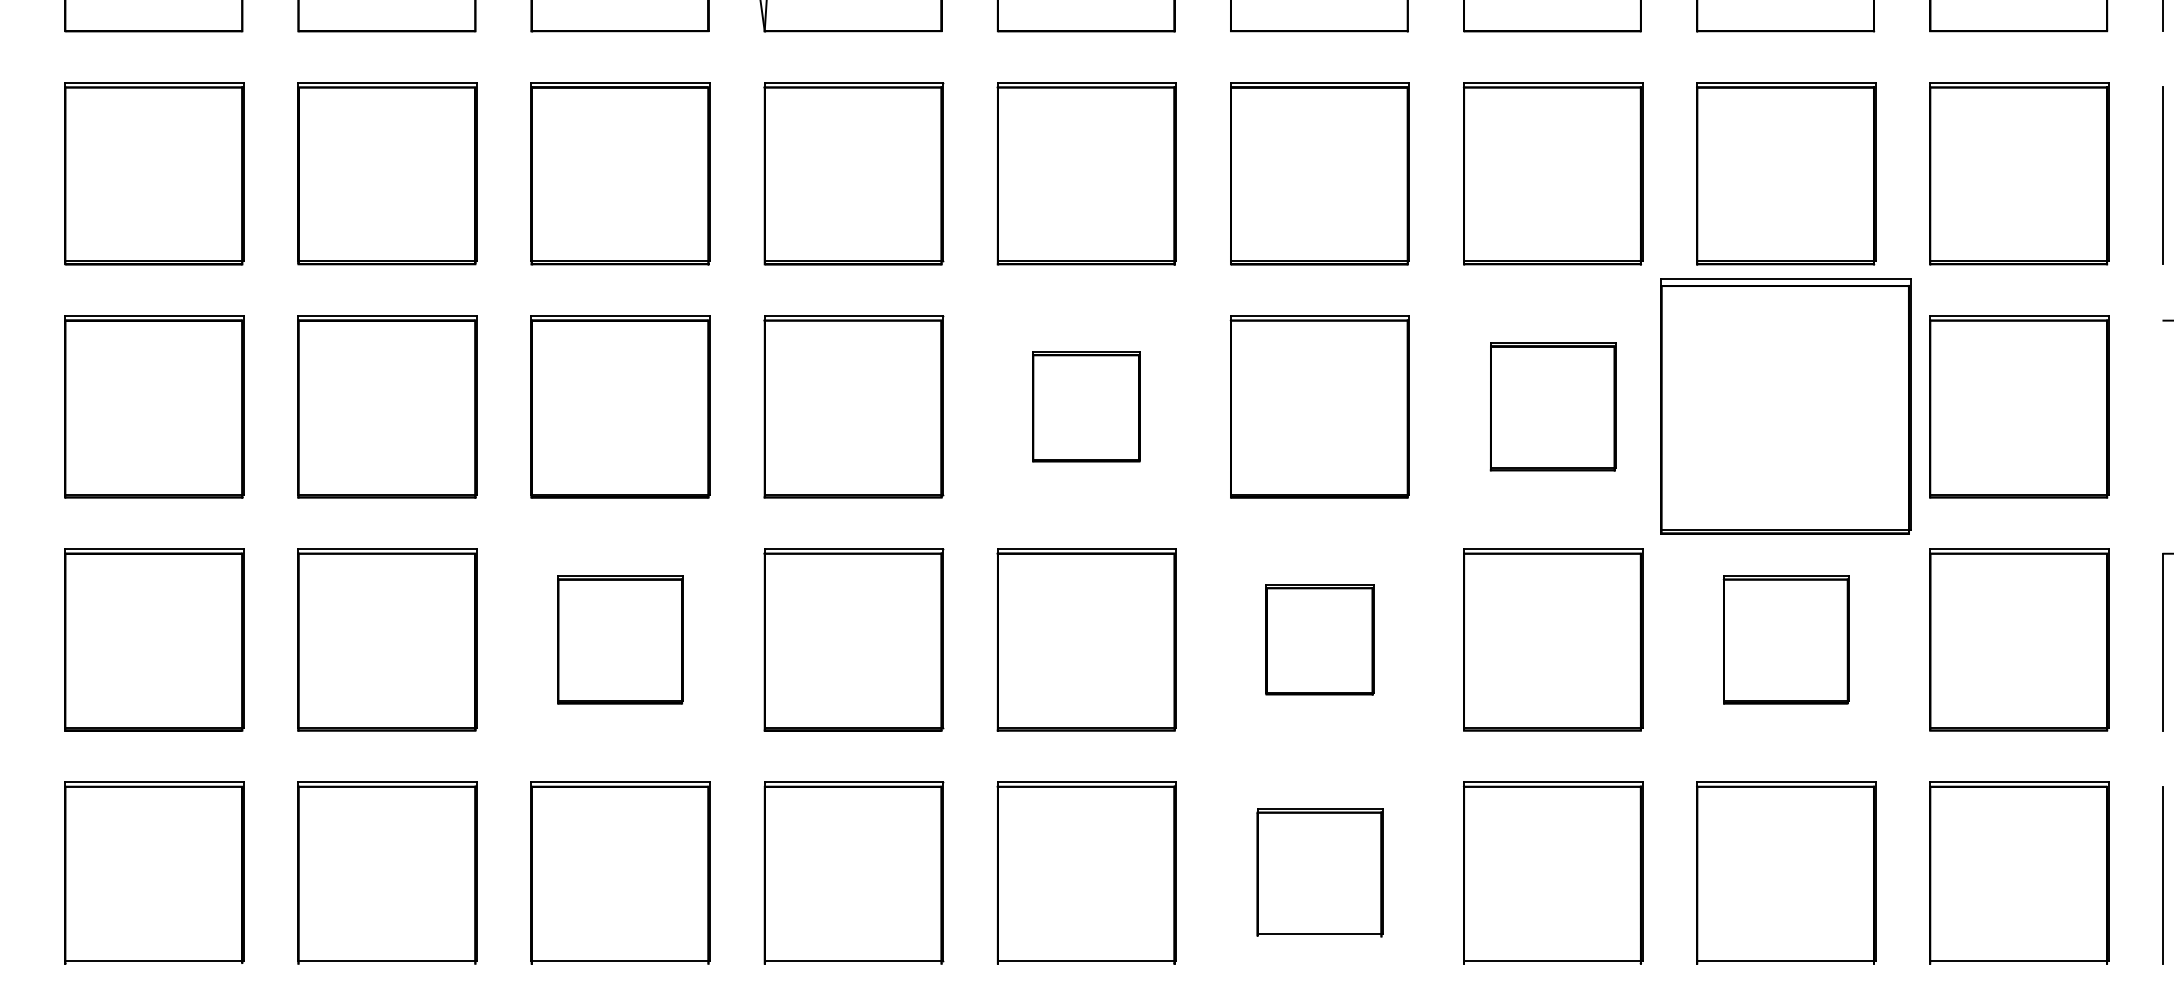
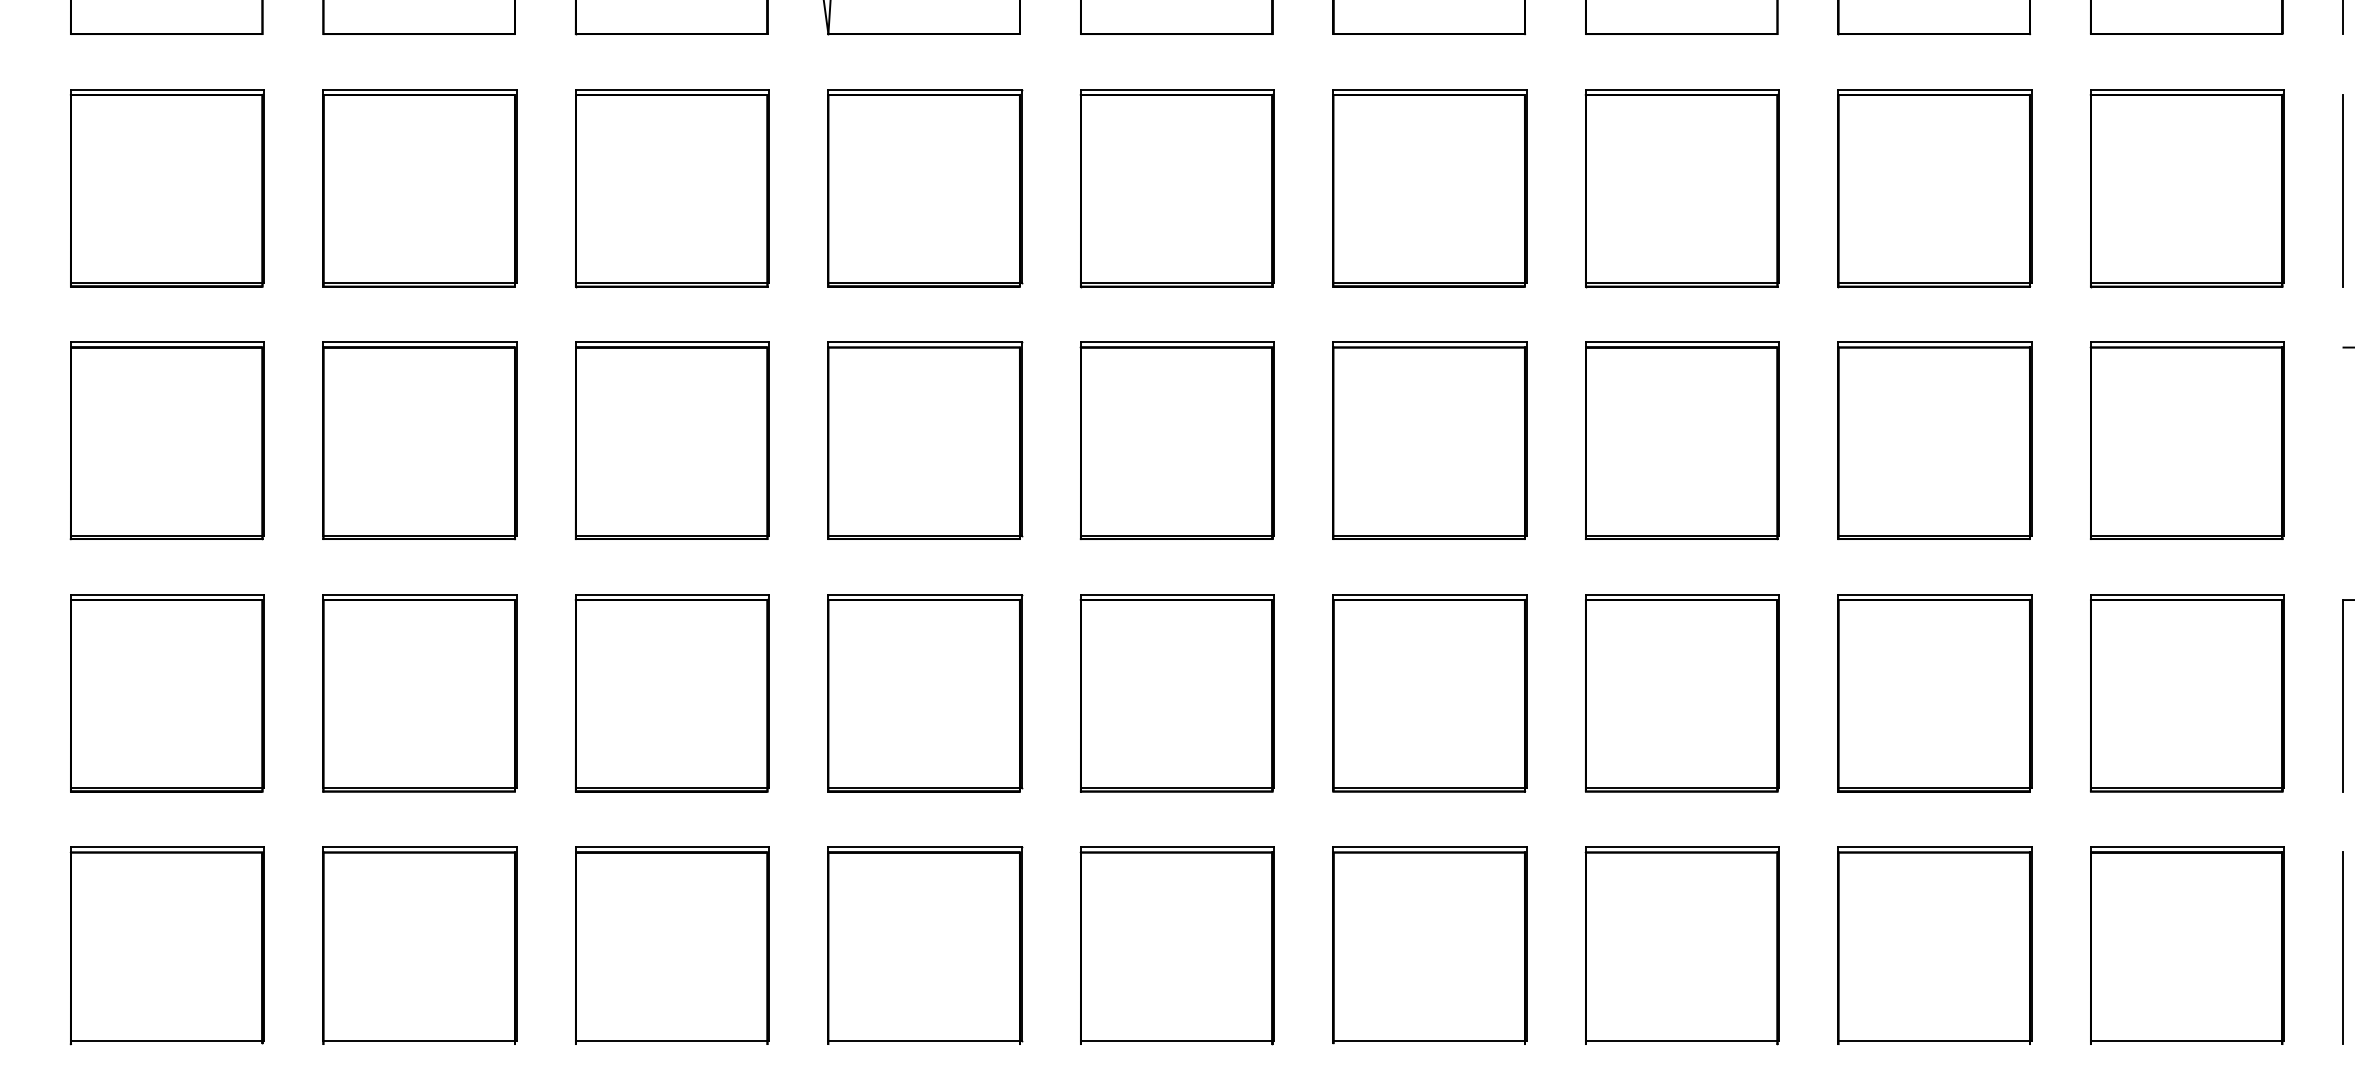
part: (1086, 406) -> (1176, 440), size x1.67
part: (1553, 406) -> (1682, 440), size x1.43
part: (1786, 406) -> (1935, 440), size x0.71
part: (620, 639) -> (672, 692), size x1.43
part: (1319, 639) -> (1429, 692), size x1.67
part: (1786, 639) -> (1935, 692), size x1.43
part: (1319, 872) -> (1429, 945), size x1.43

